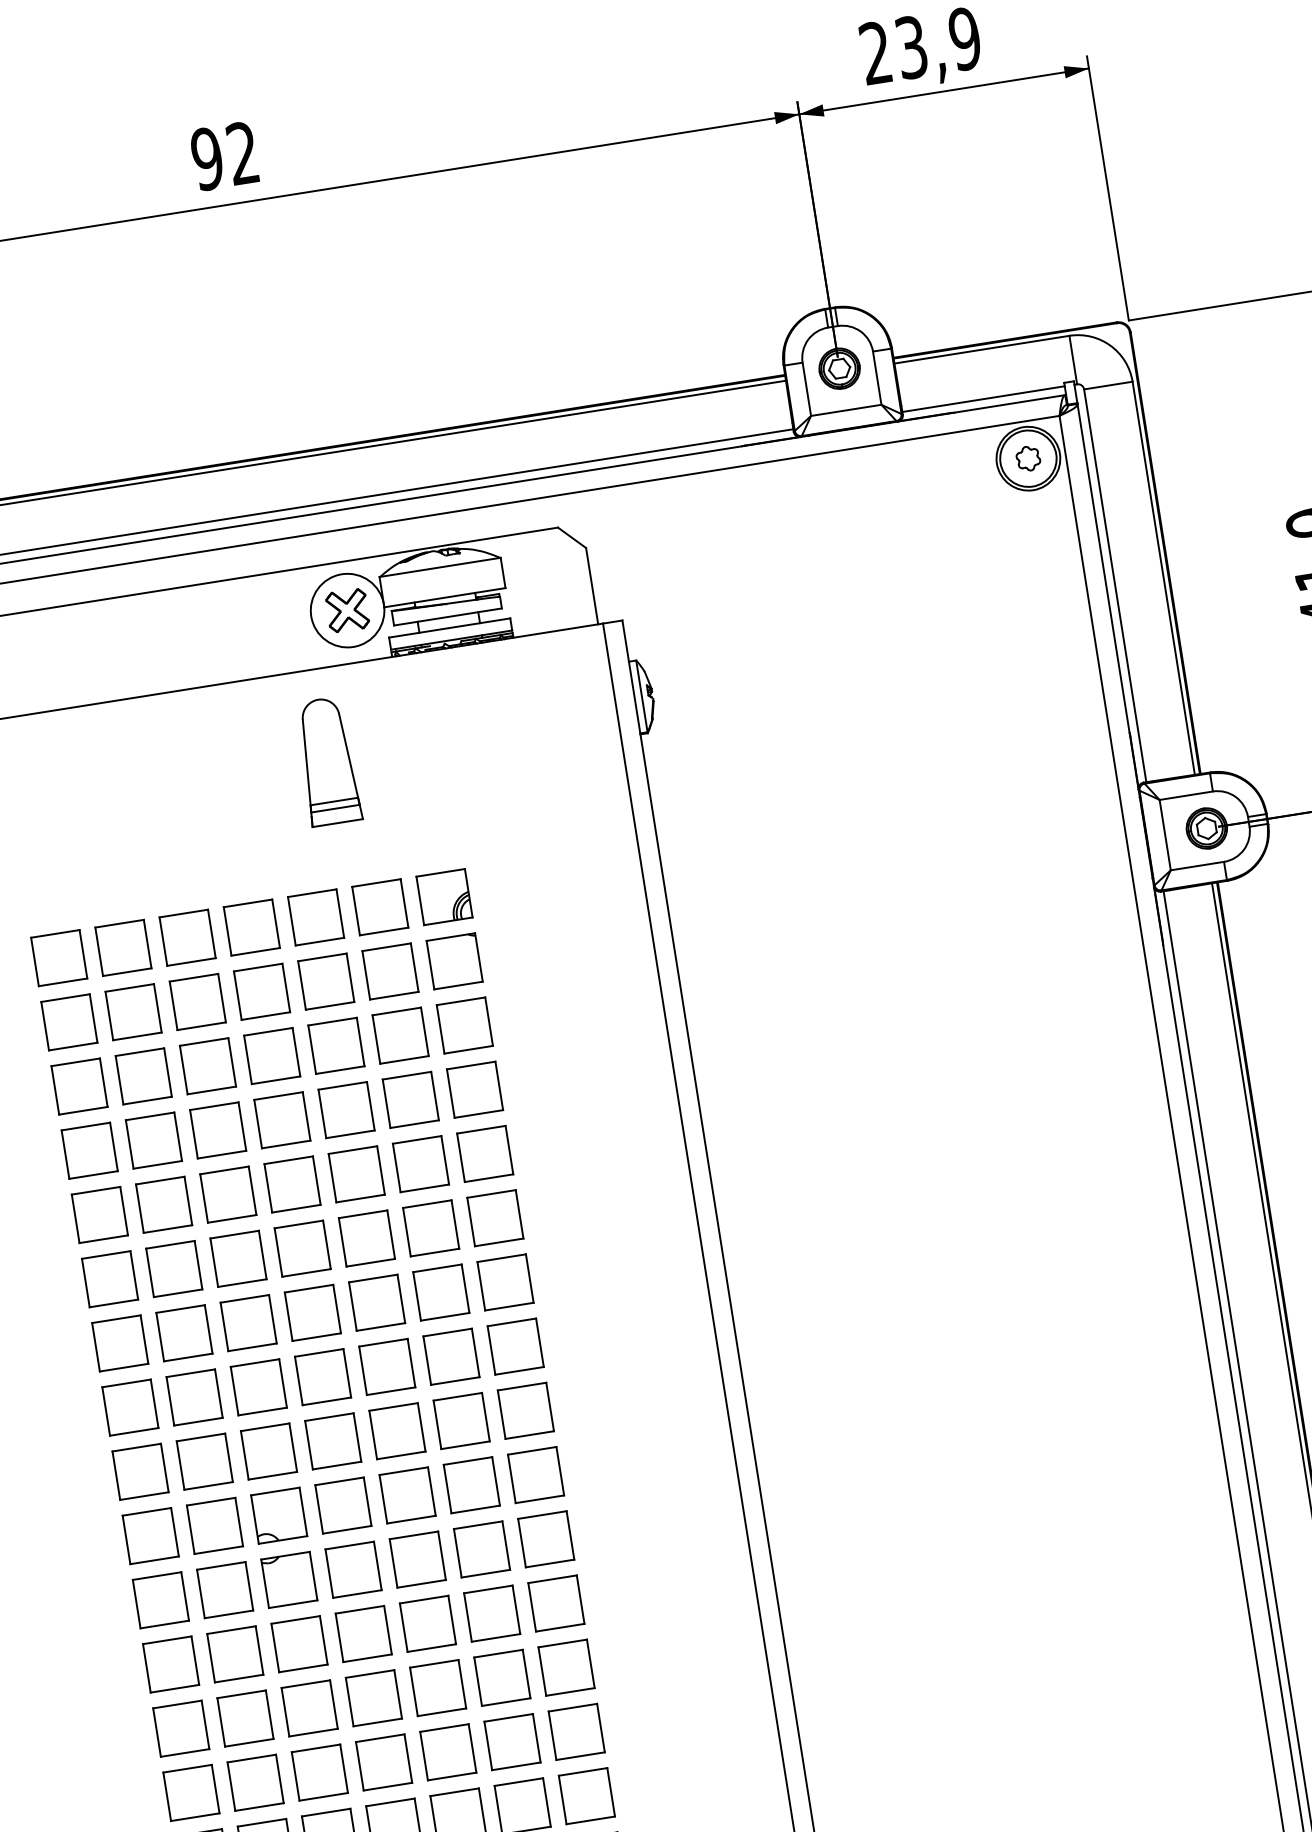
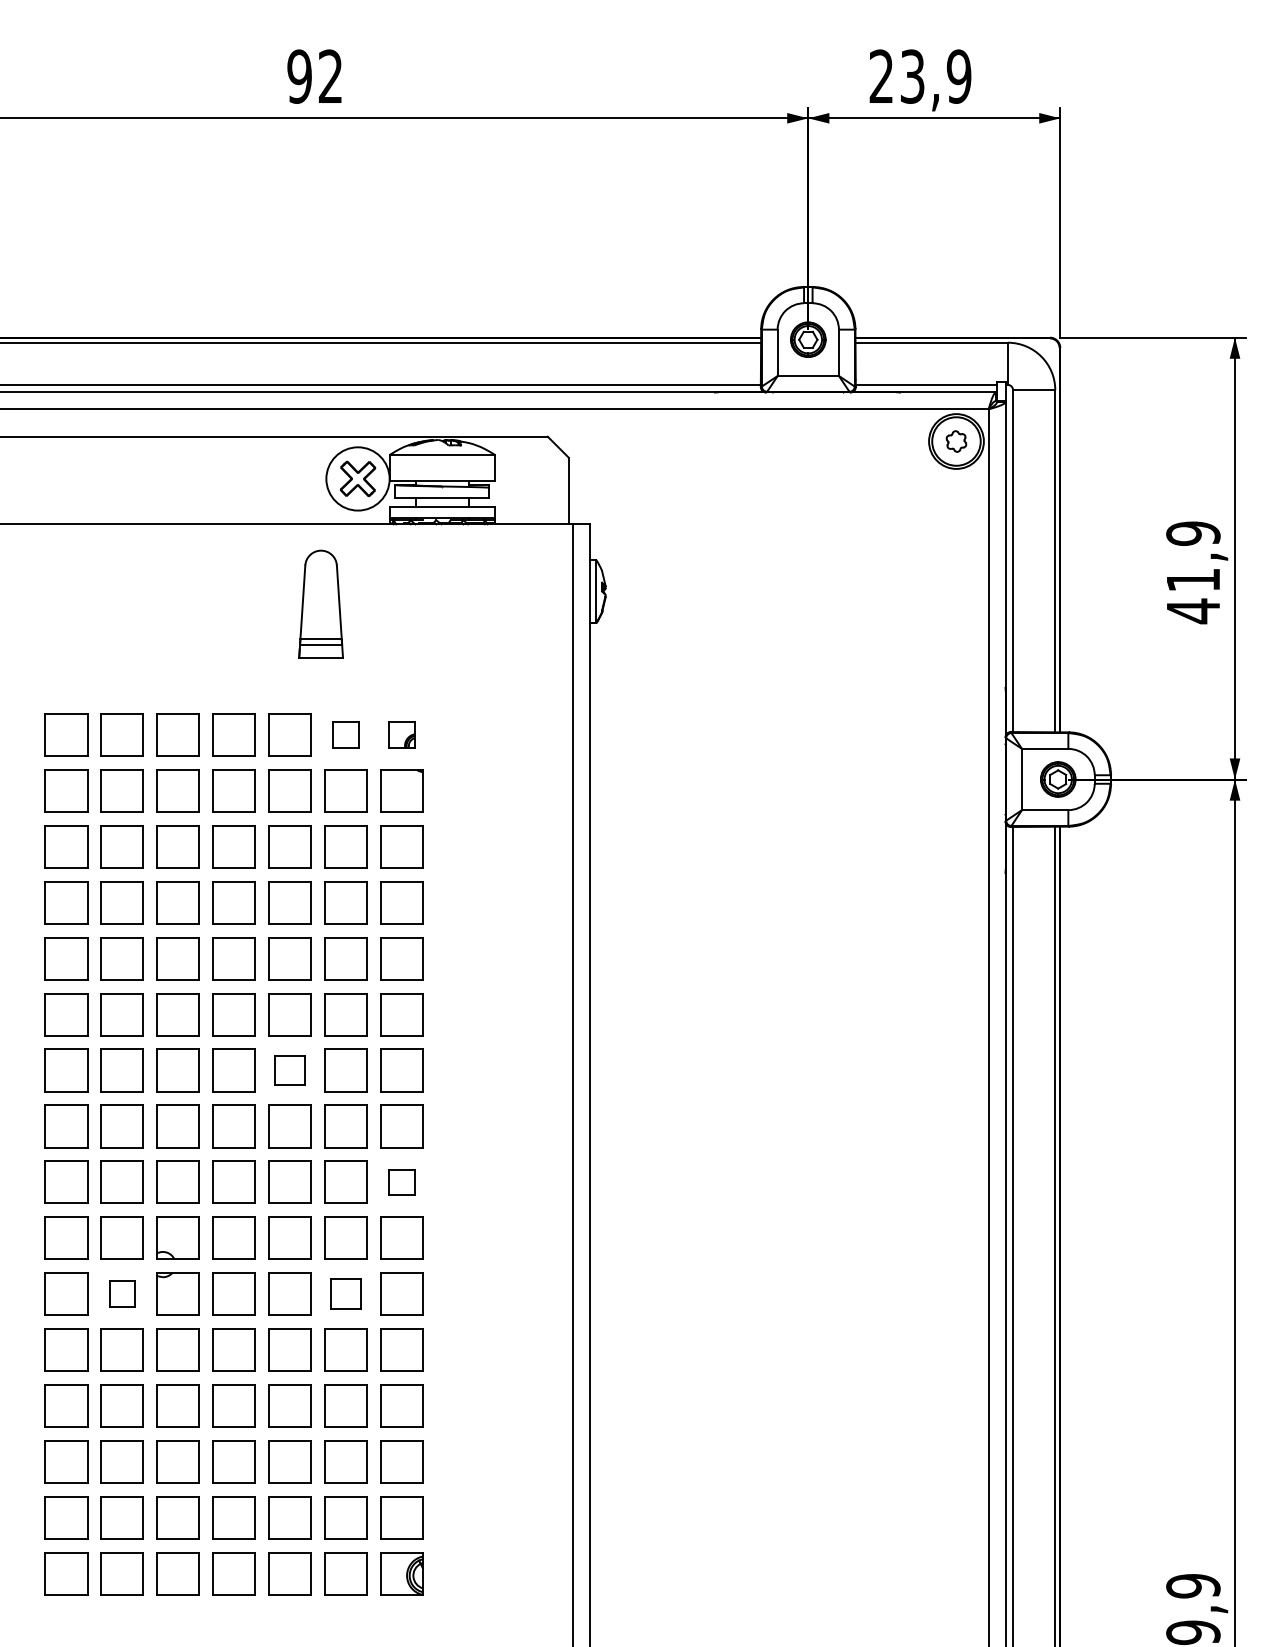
part: (444, 896) -> (401, 734), size x0.6
part: (379, 906) -> (345, 734), size x0.6
part: (376, 1302) -> (289, 1070), size x0.7
part: (525, 1409) -> (401, 1181), size x0.6
part: (481, 1548) -> (345, 1293), size x0.7
part: (224, 1589) -> (121, 1293), size x0.6

